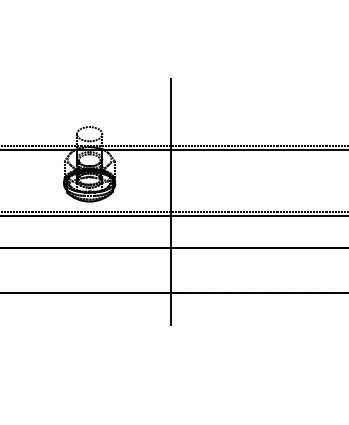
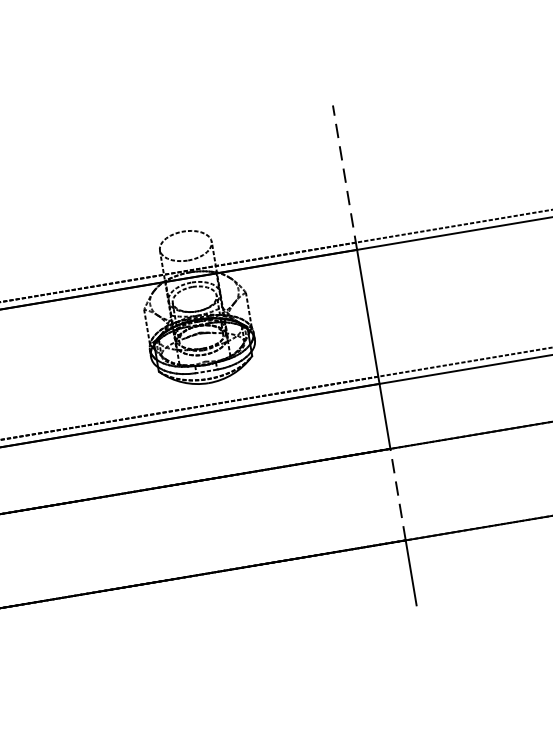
line: (171, 114) -> (345, 178), solid -> dashed
line: (171, 270) -> (398, 495), solid -> dashed

